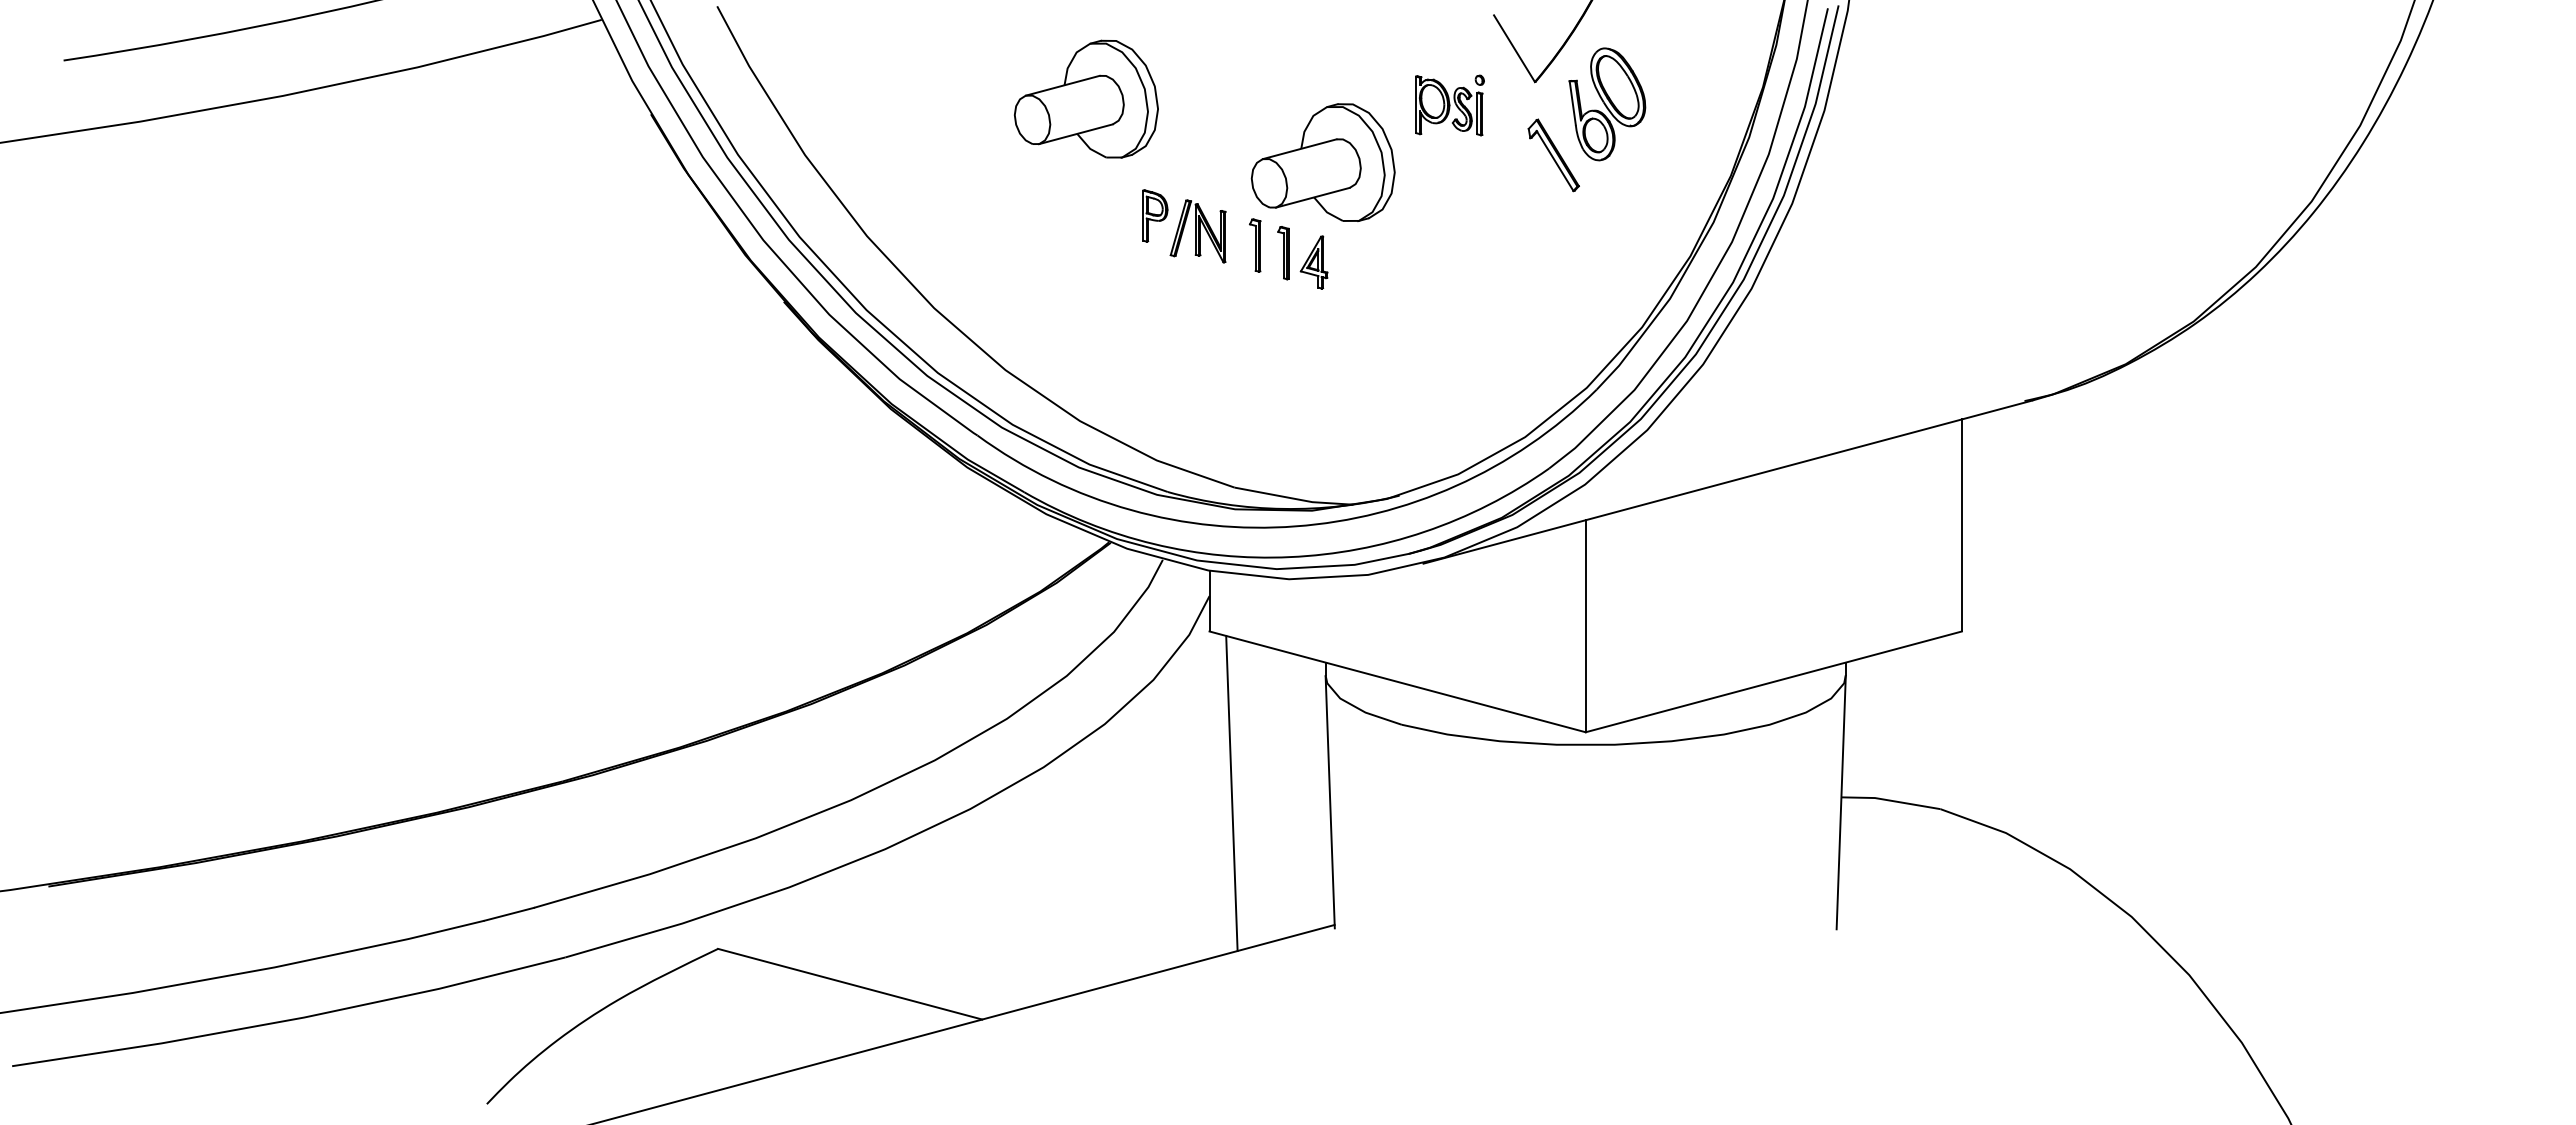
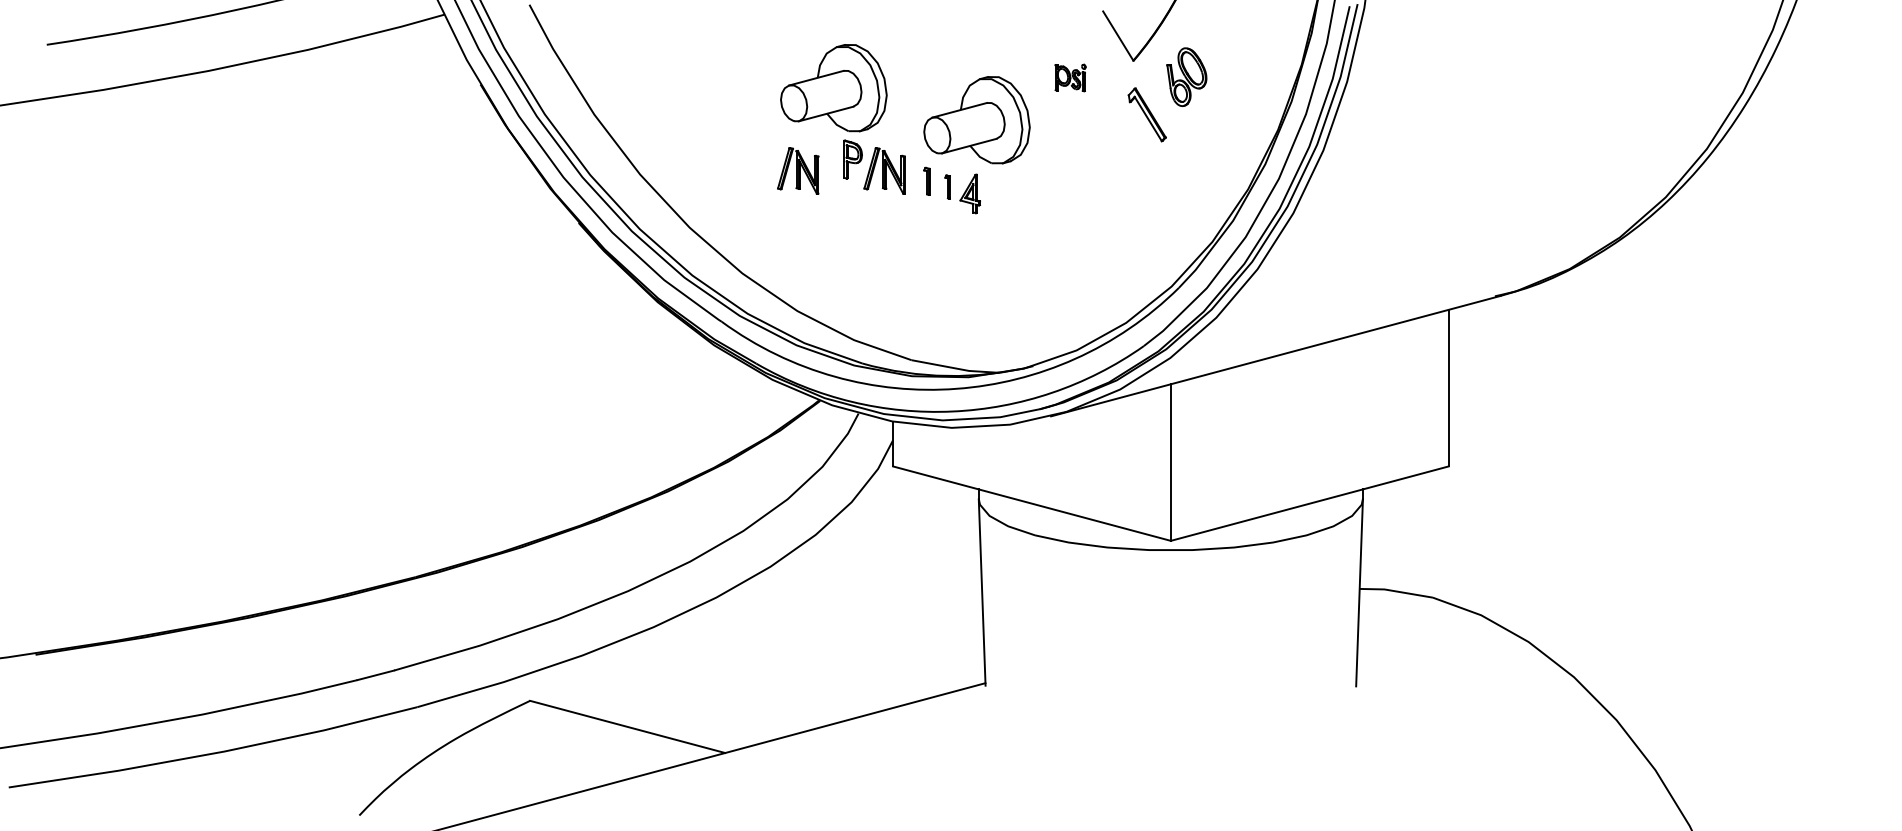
part: (1086, 98) -> (833, 87), moved
part: (1607, 104) -> (1186, 77), size x0.7
part: (1449, 105) -> (1070, 78), size x0.6
part: (1080, 231) -> (797, 171), added
part: (1255, 245) -> (926, 181), size x0.7
part: (1283, 253) -> (947, 187), size x0.6
line: (1231, 793) -> (909, 586), removed

